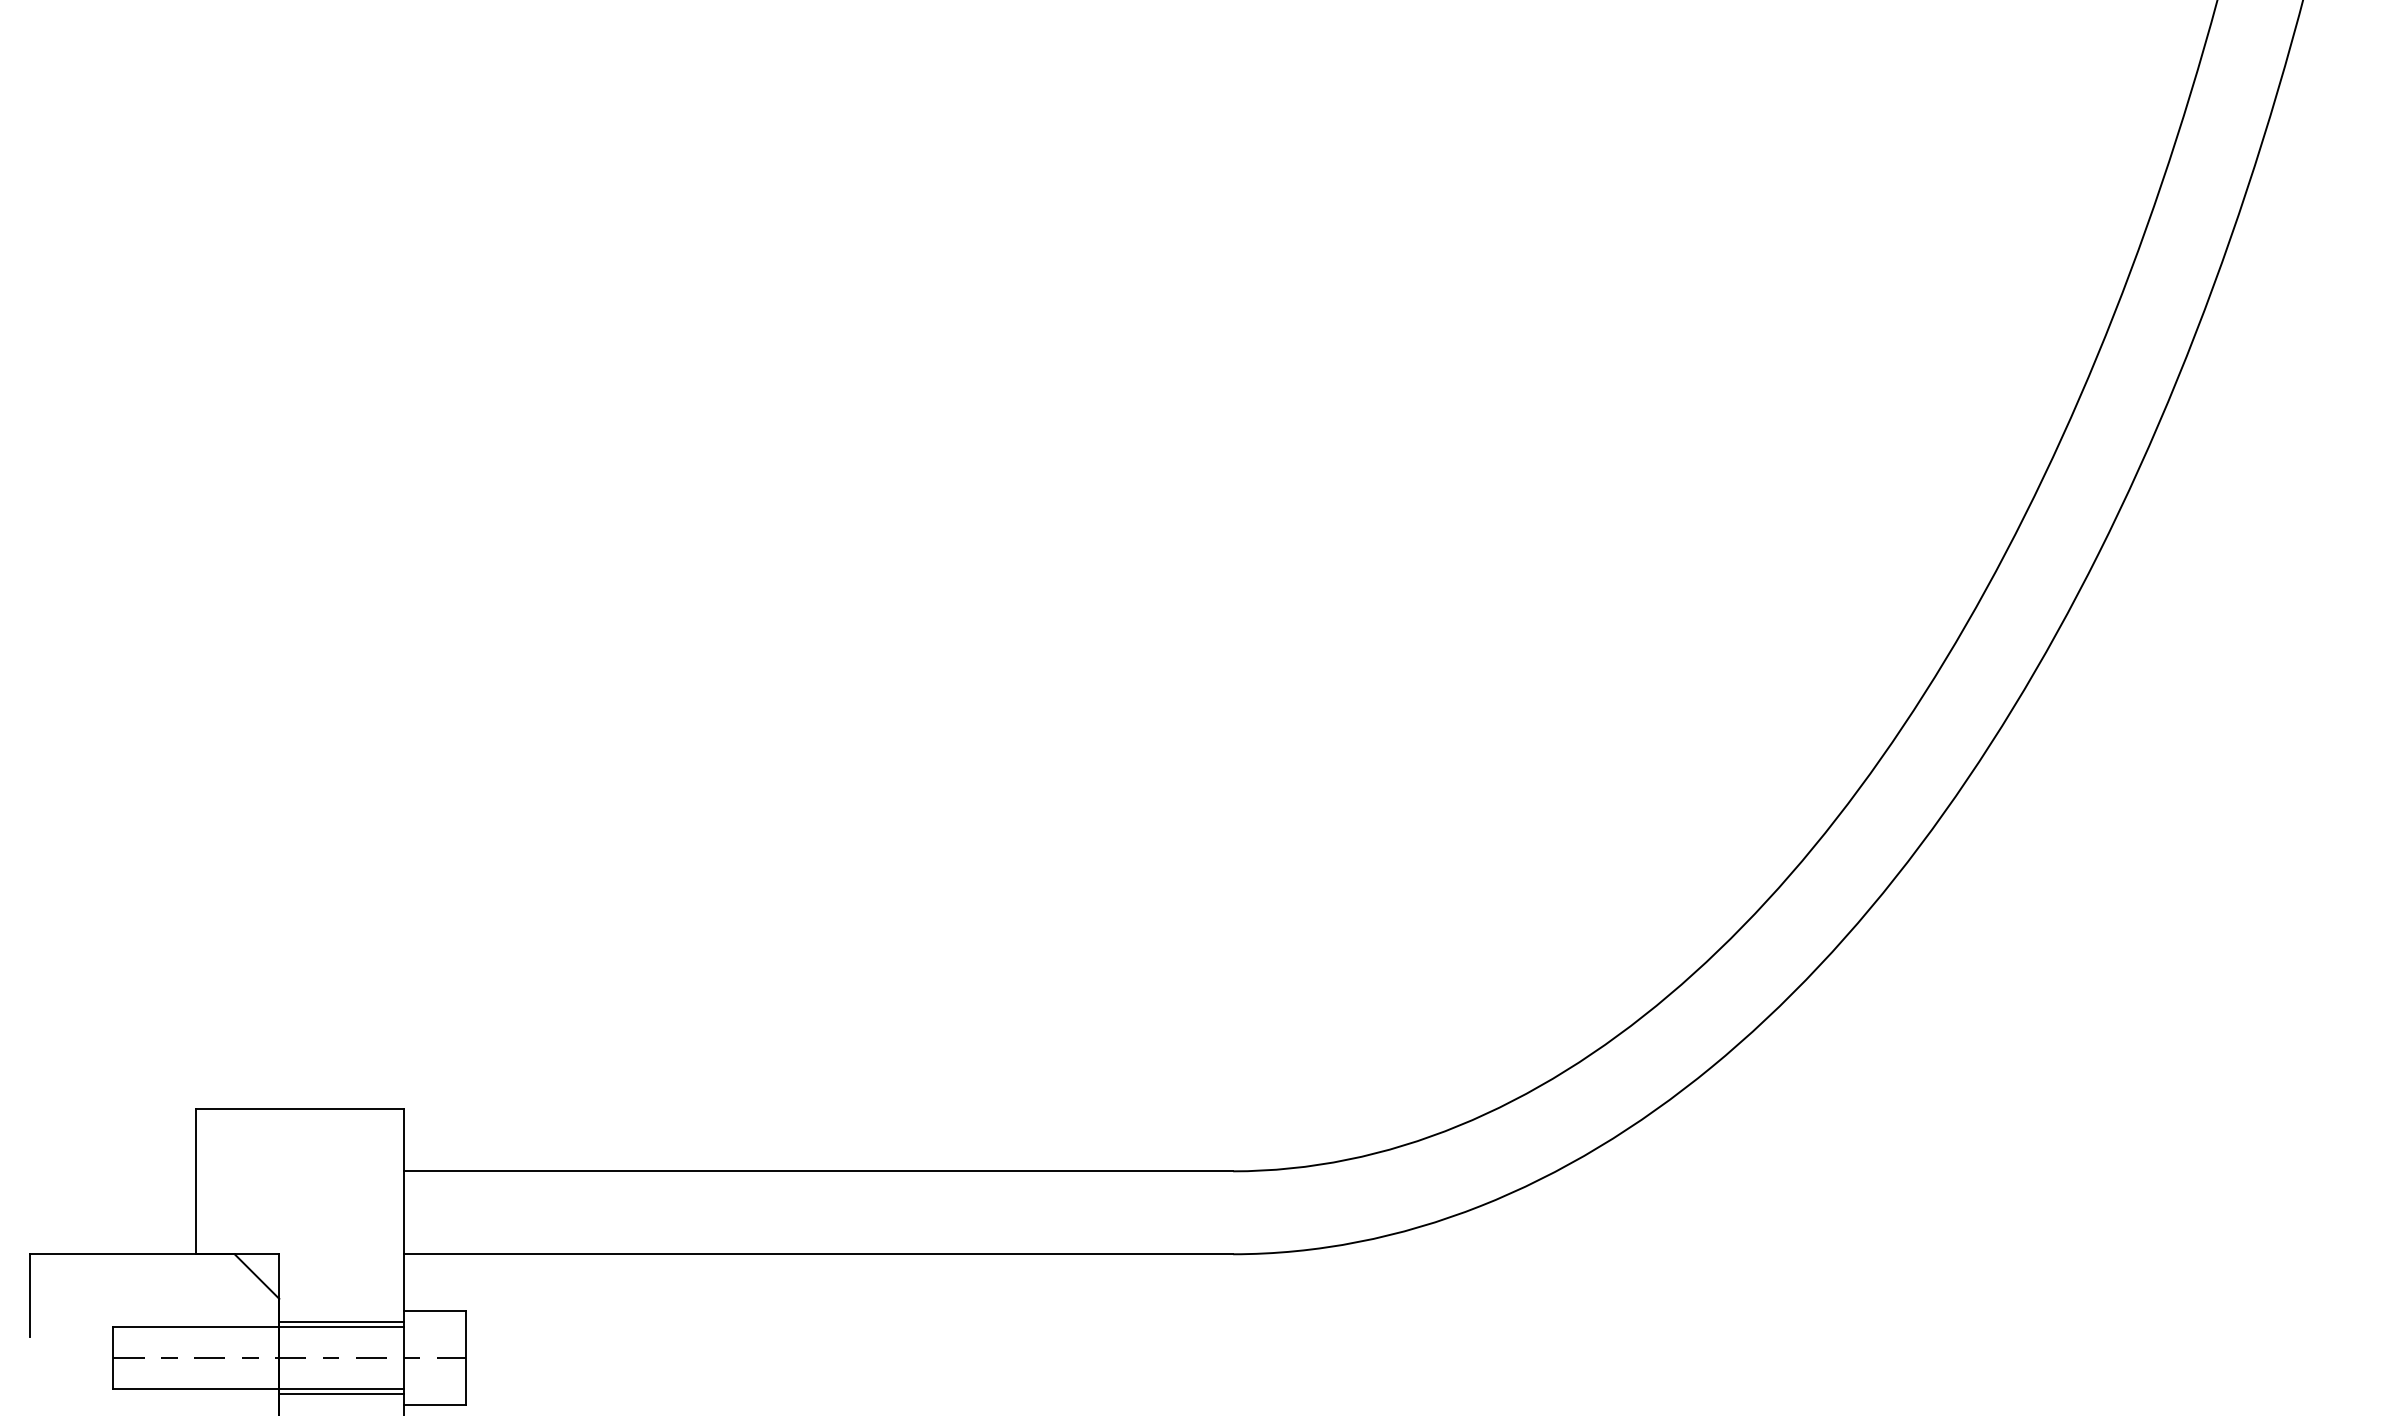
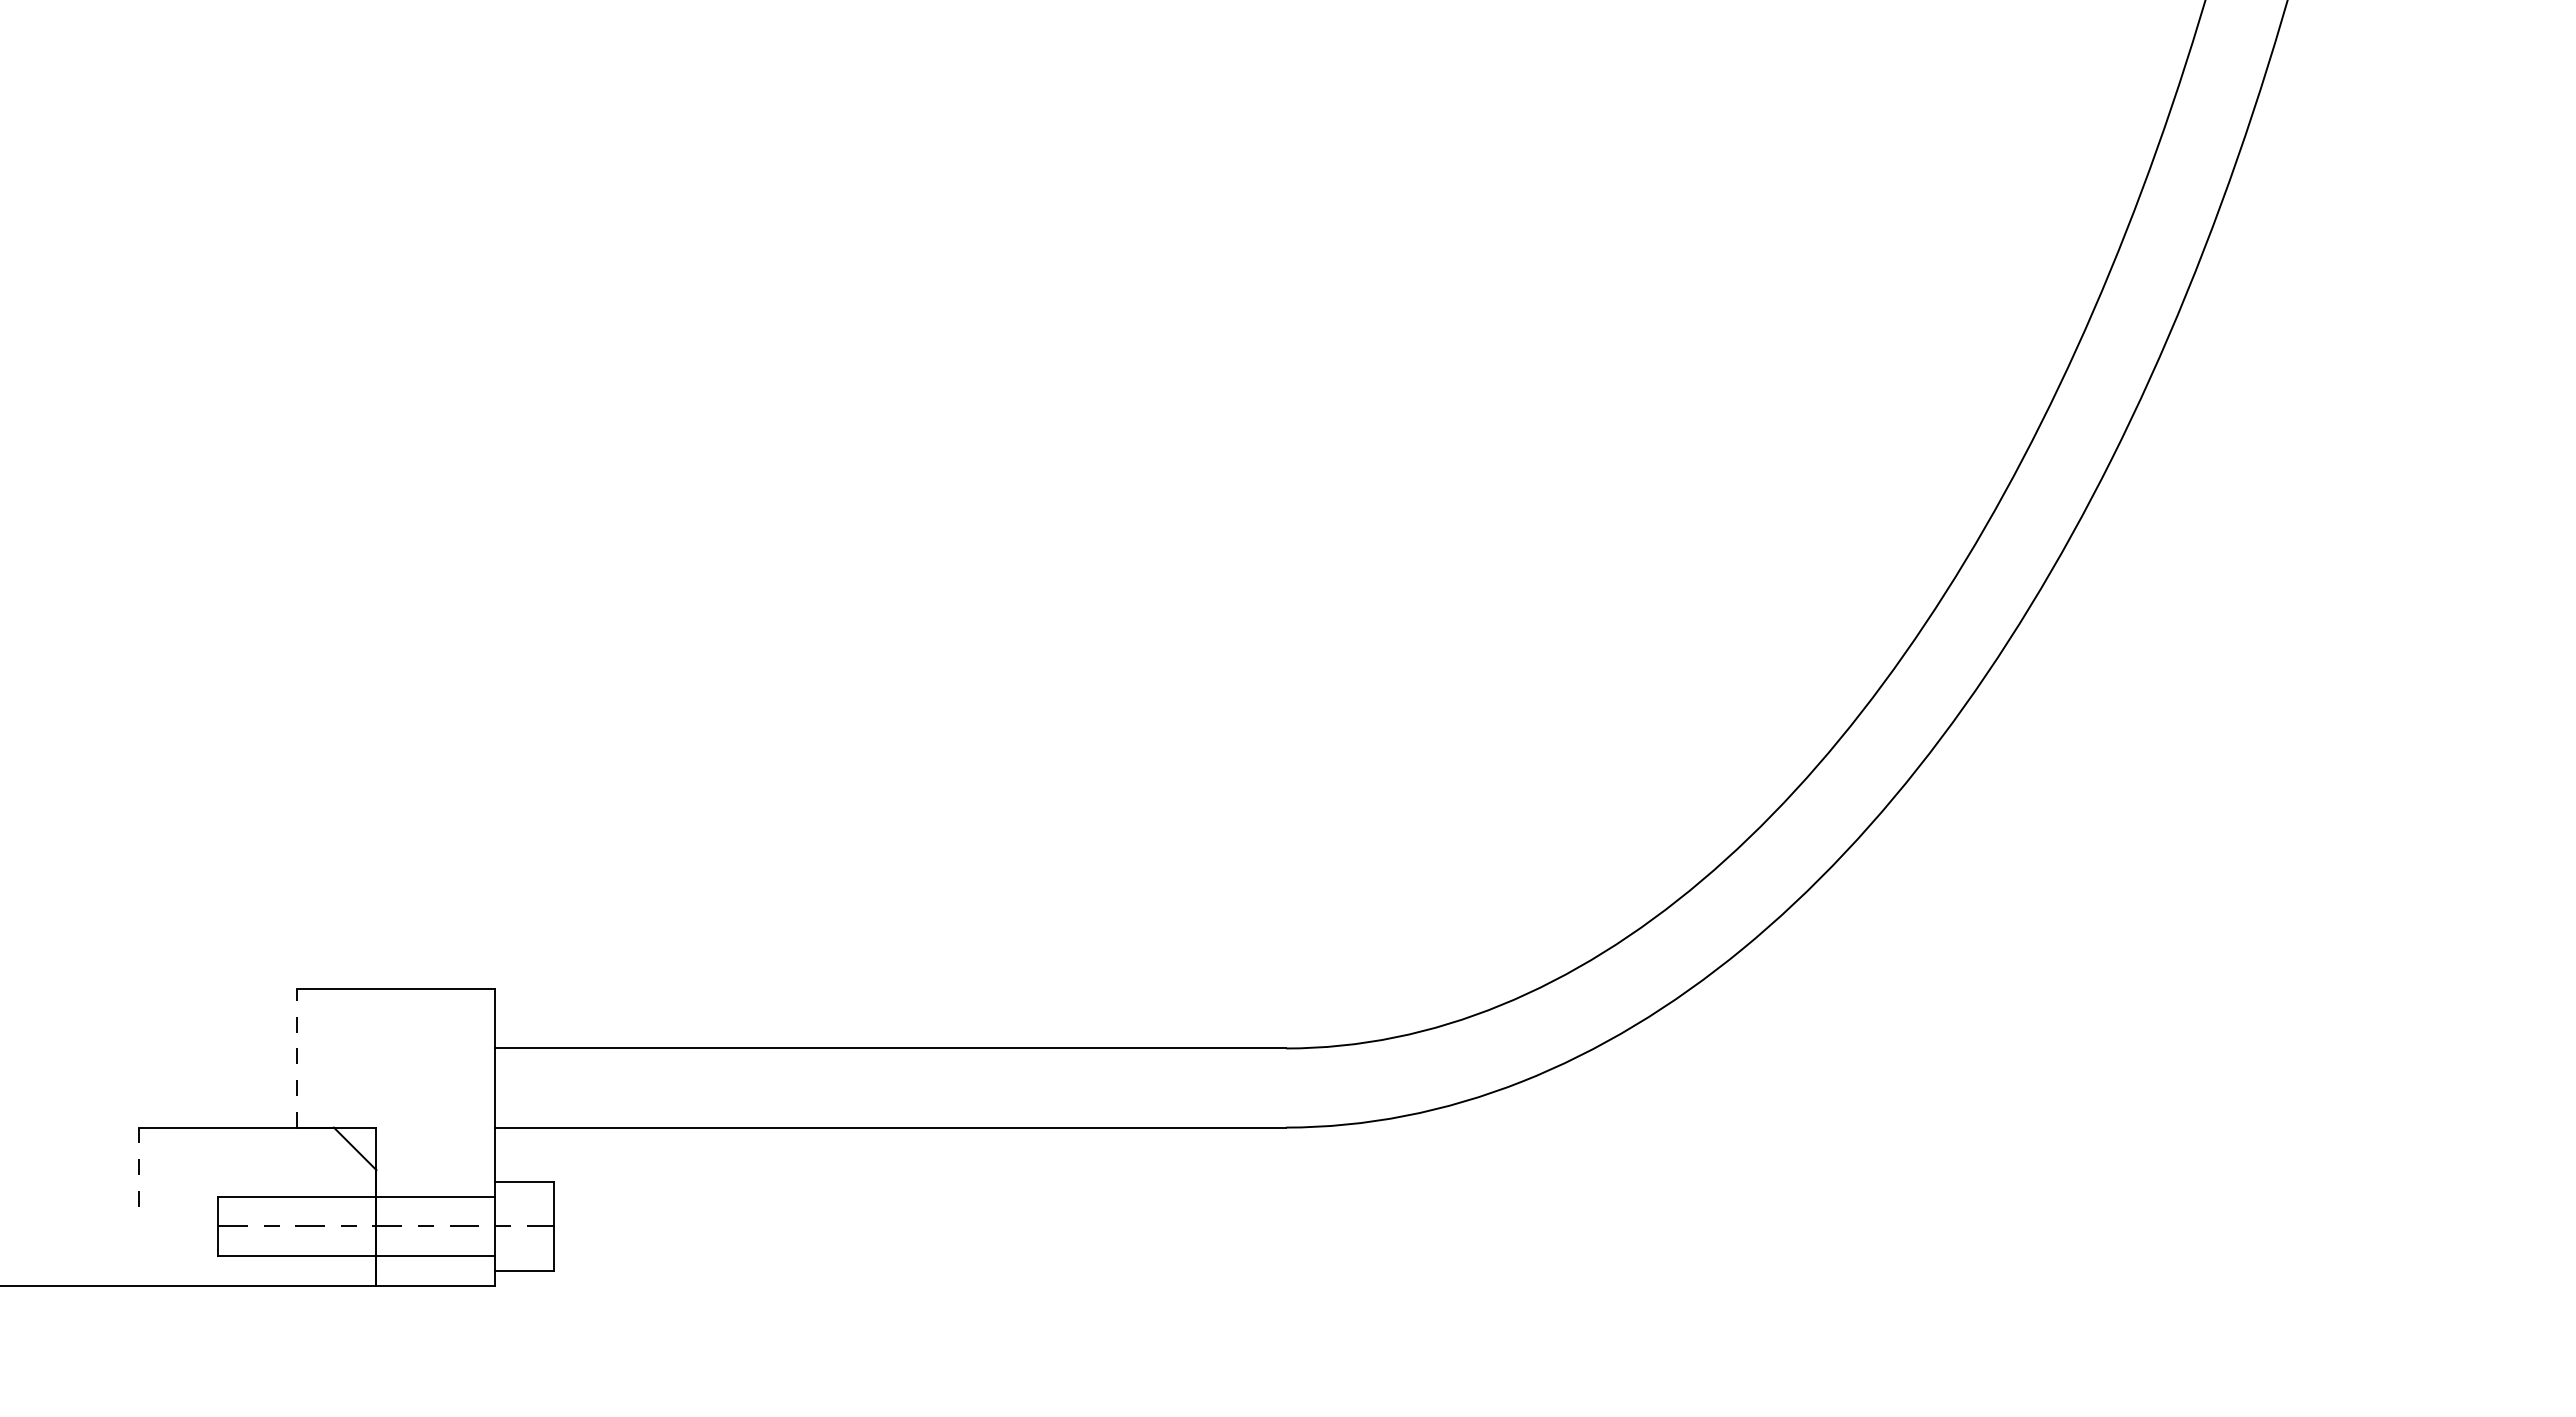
line: (196, 1180) -> (297, 1057), solid -> dashed
line: (30, 1296) -> (139, 1167), solid -> dashed
line: (341, 1322) -> (435, 1192), removed
line: (341, 1393) -> (435, 1260), removed

